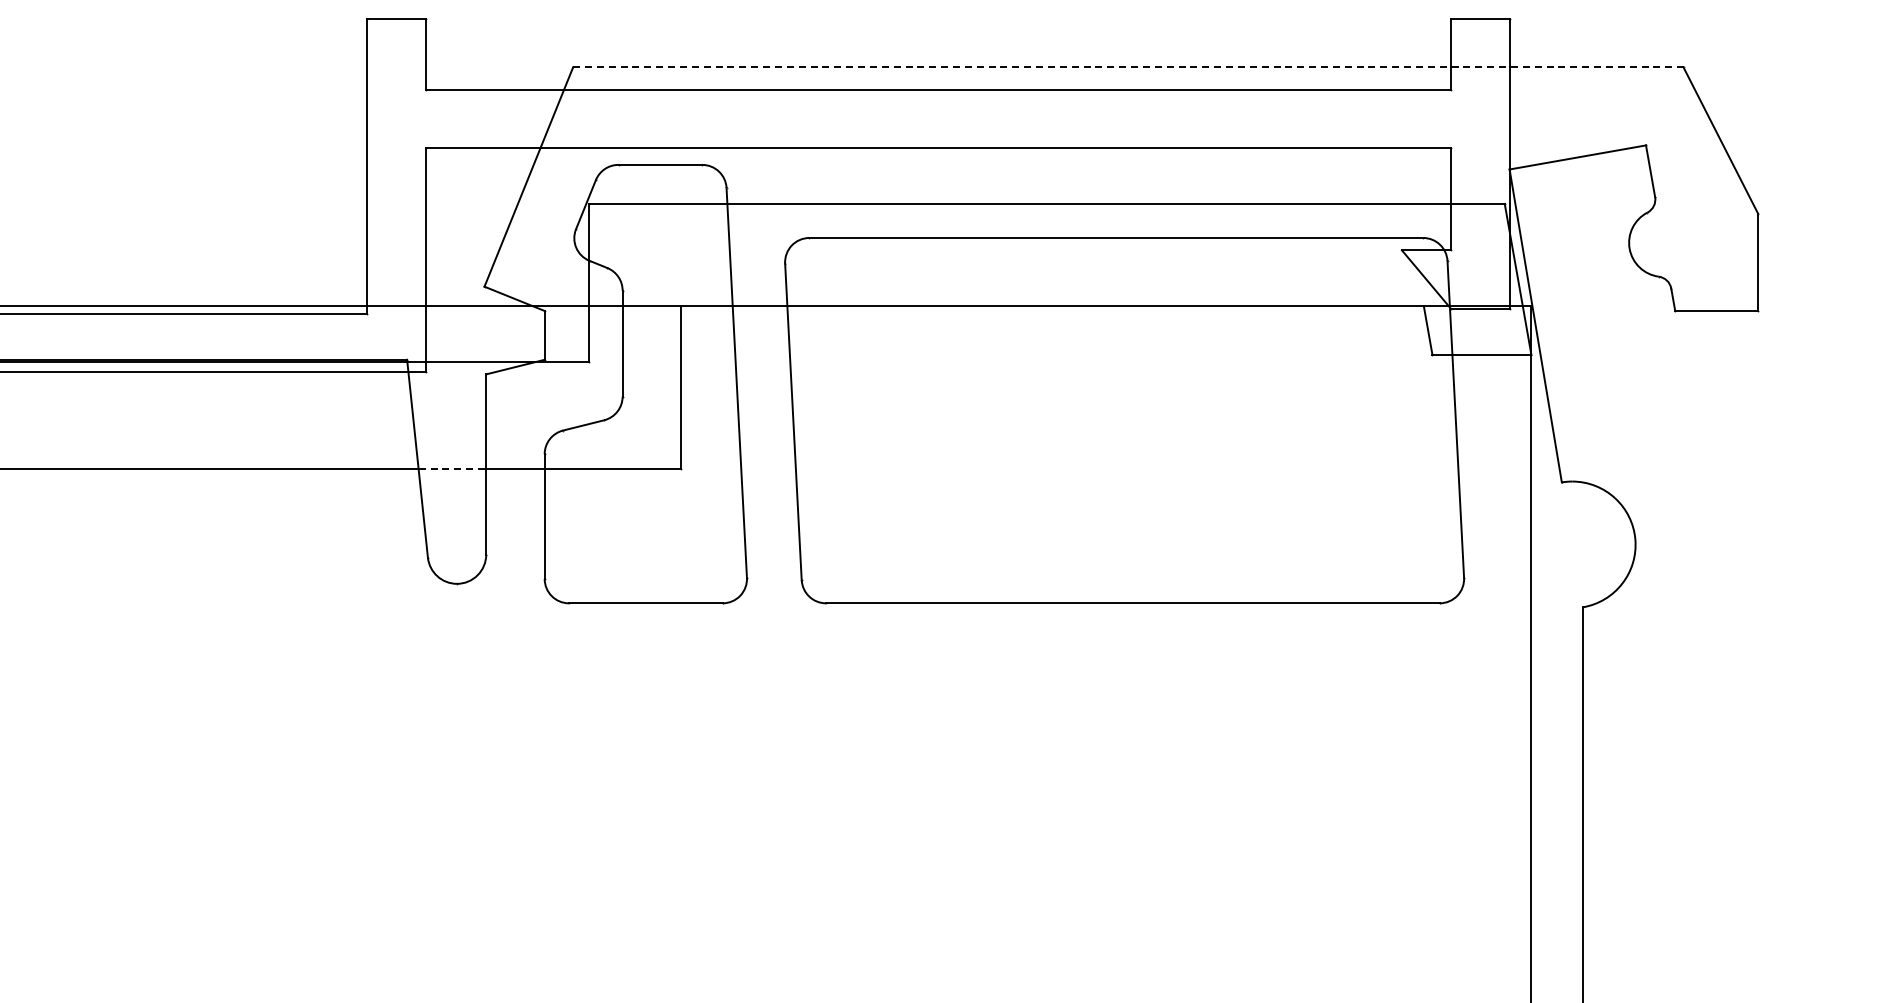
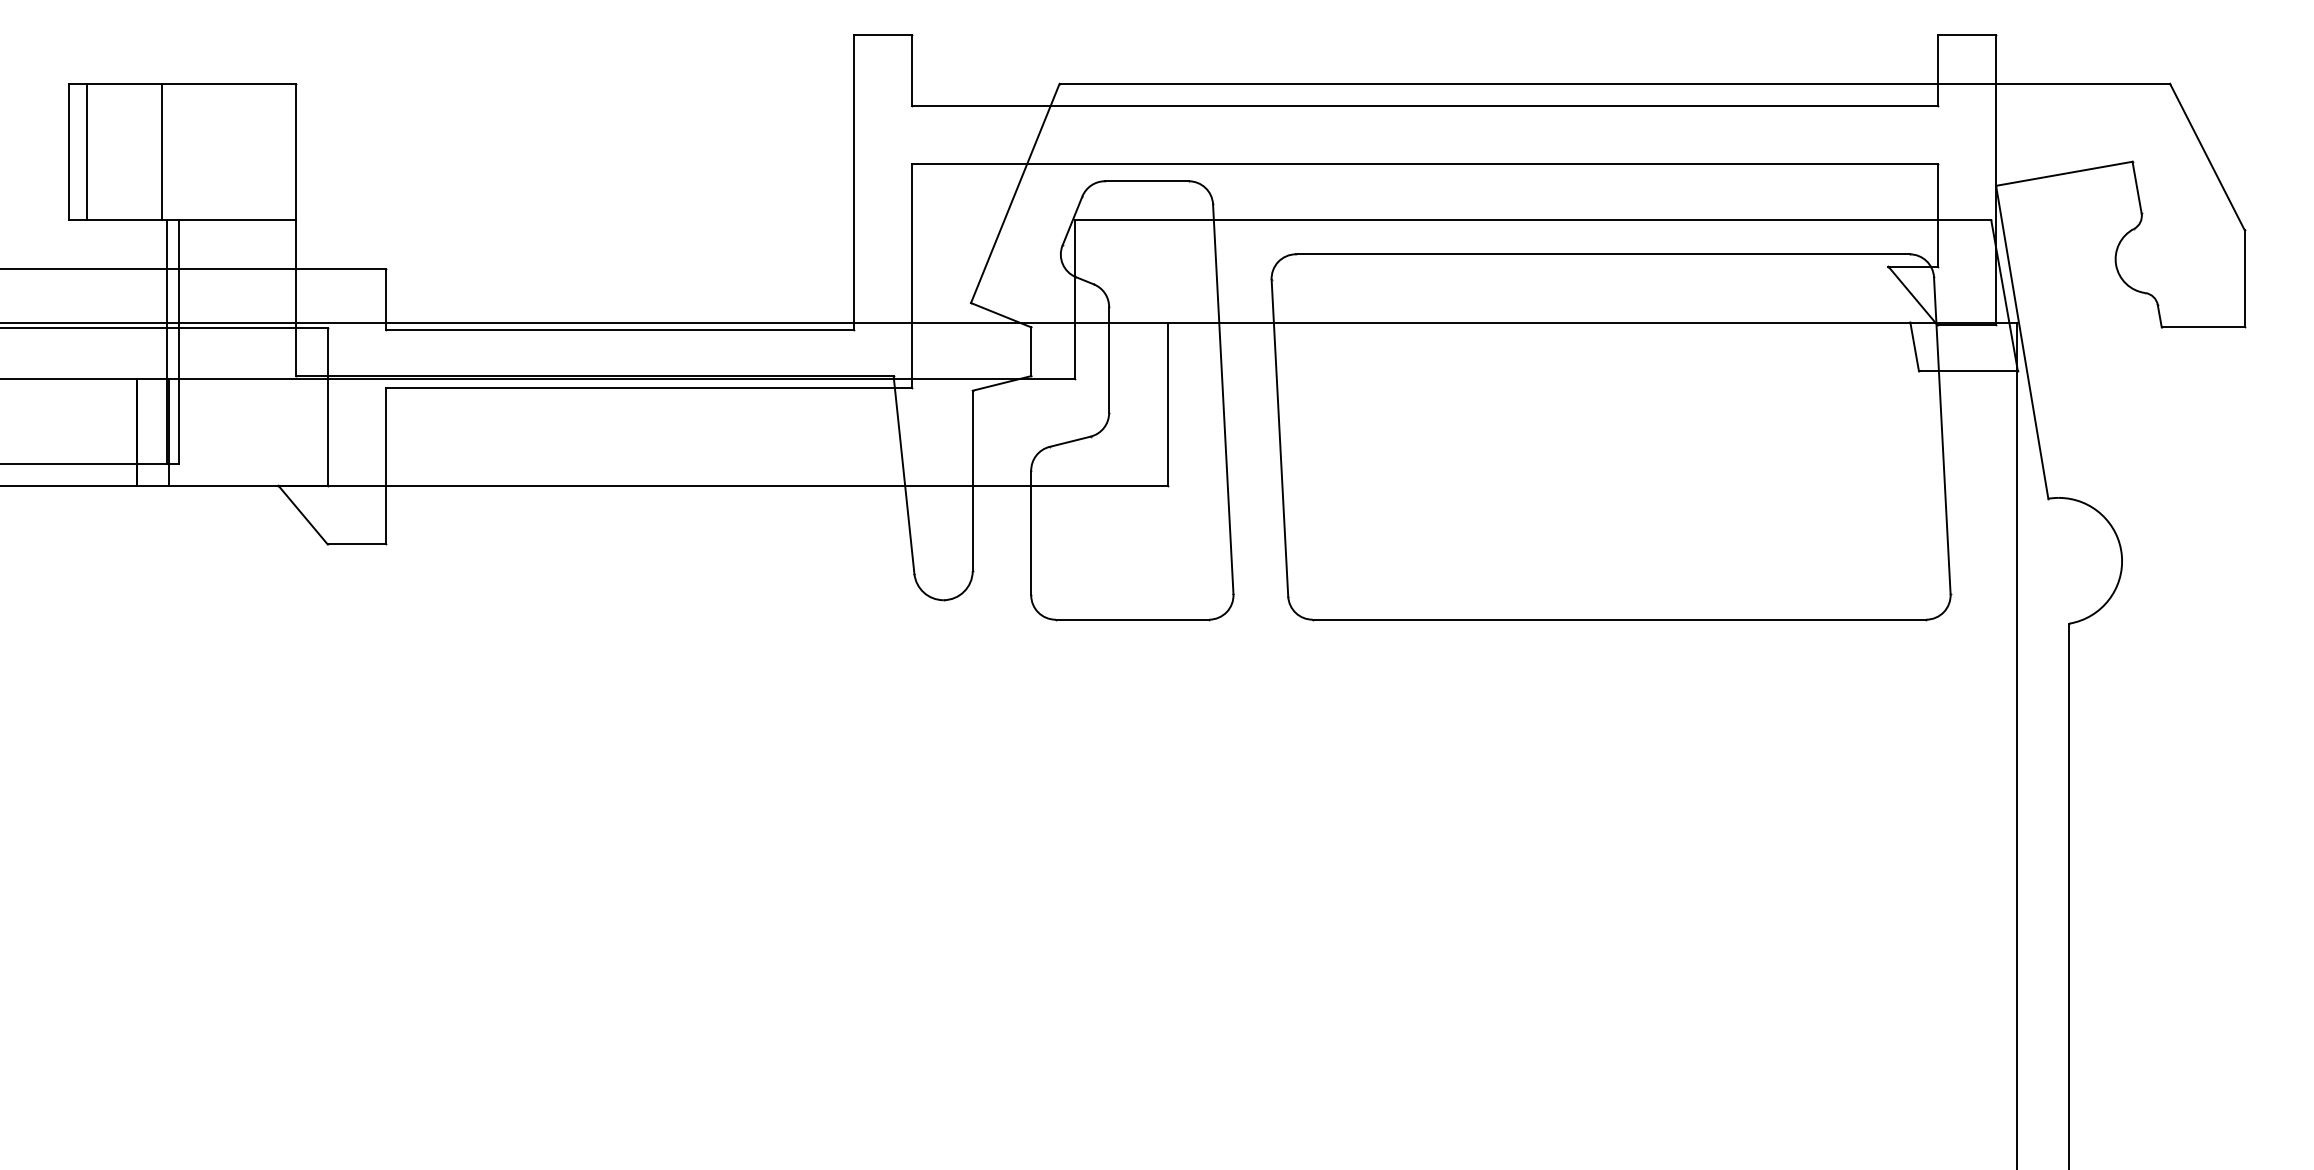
line: (1128, 67) -> (1615, 83), dashed -> solid
line: (451, 469) -> (938, 485), dashed -> solid

